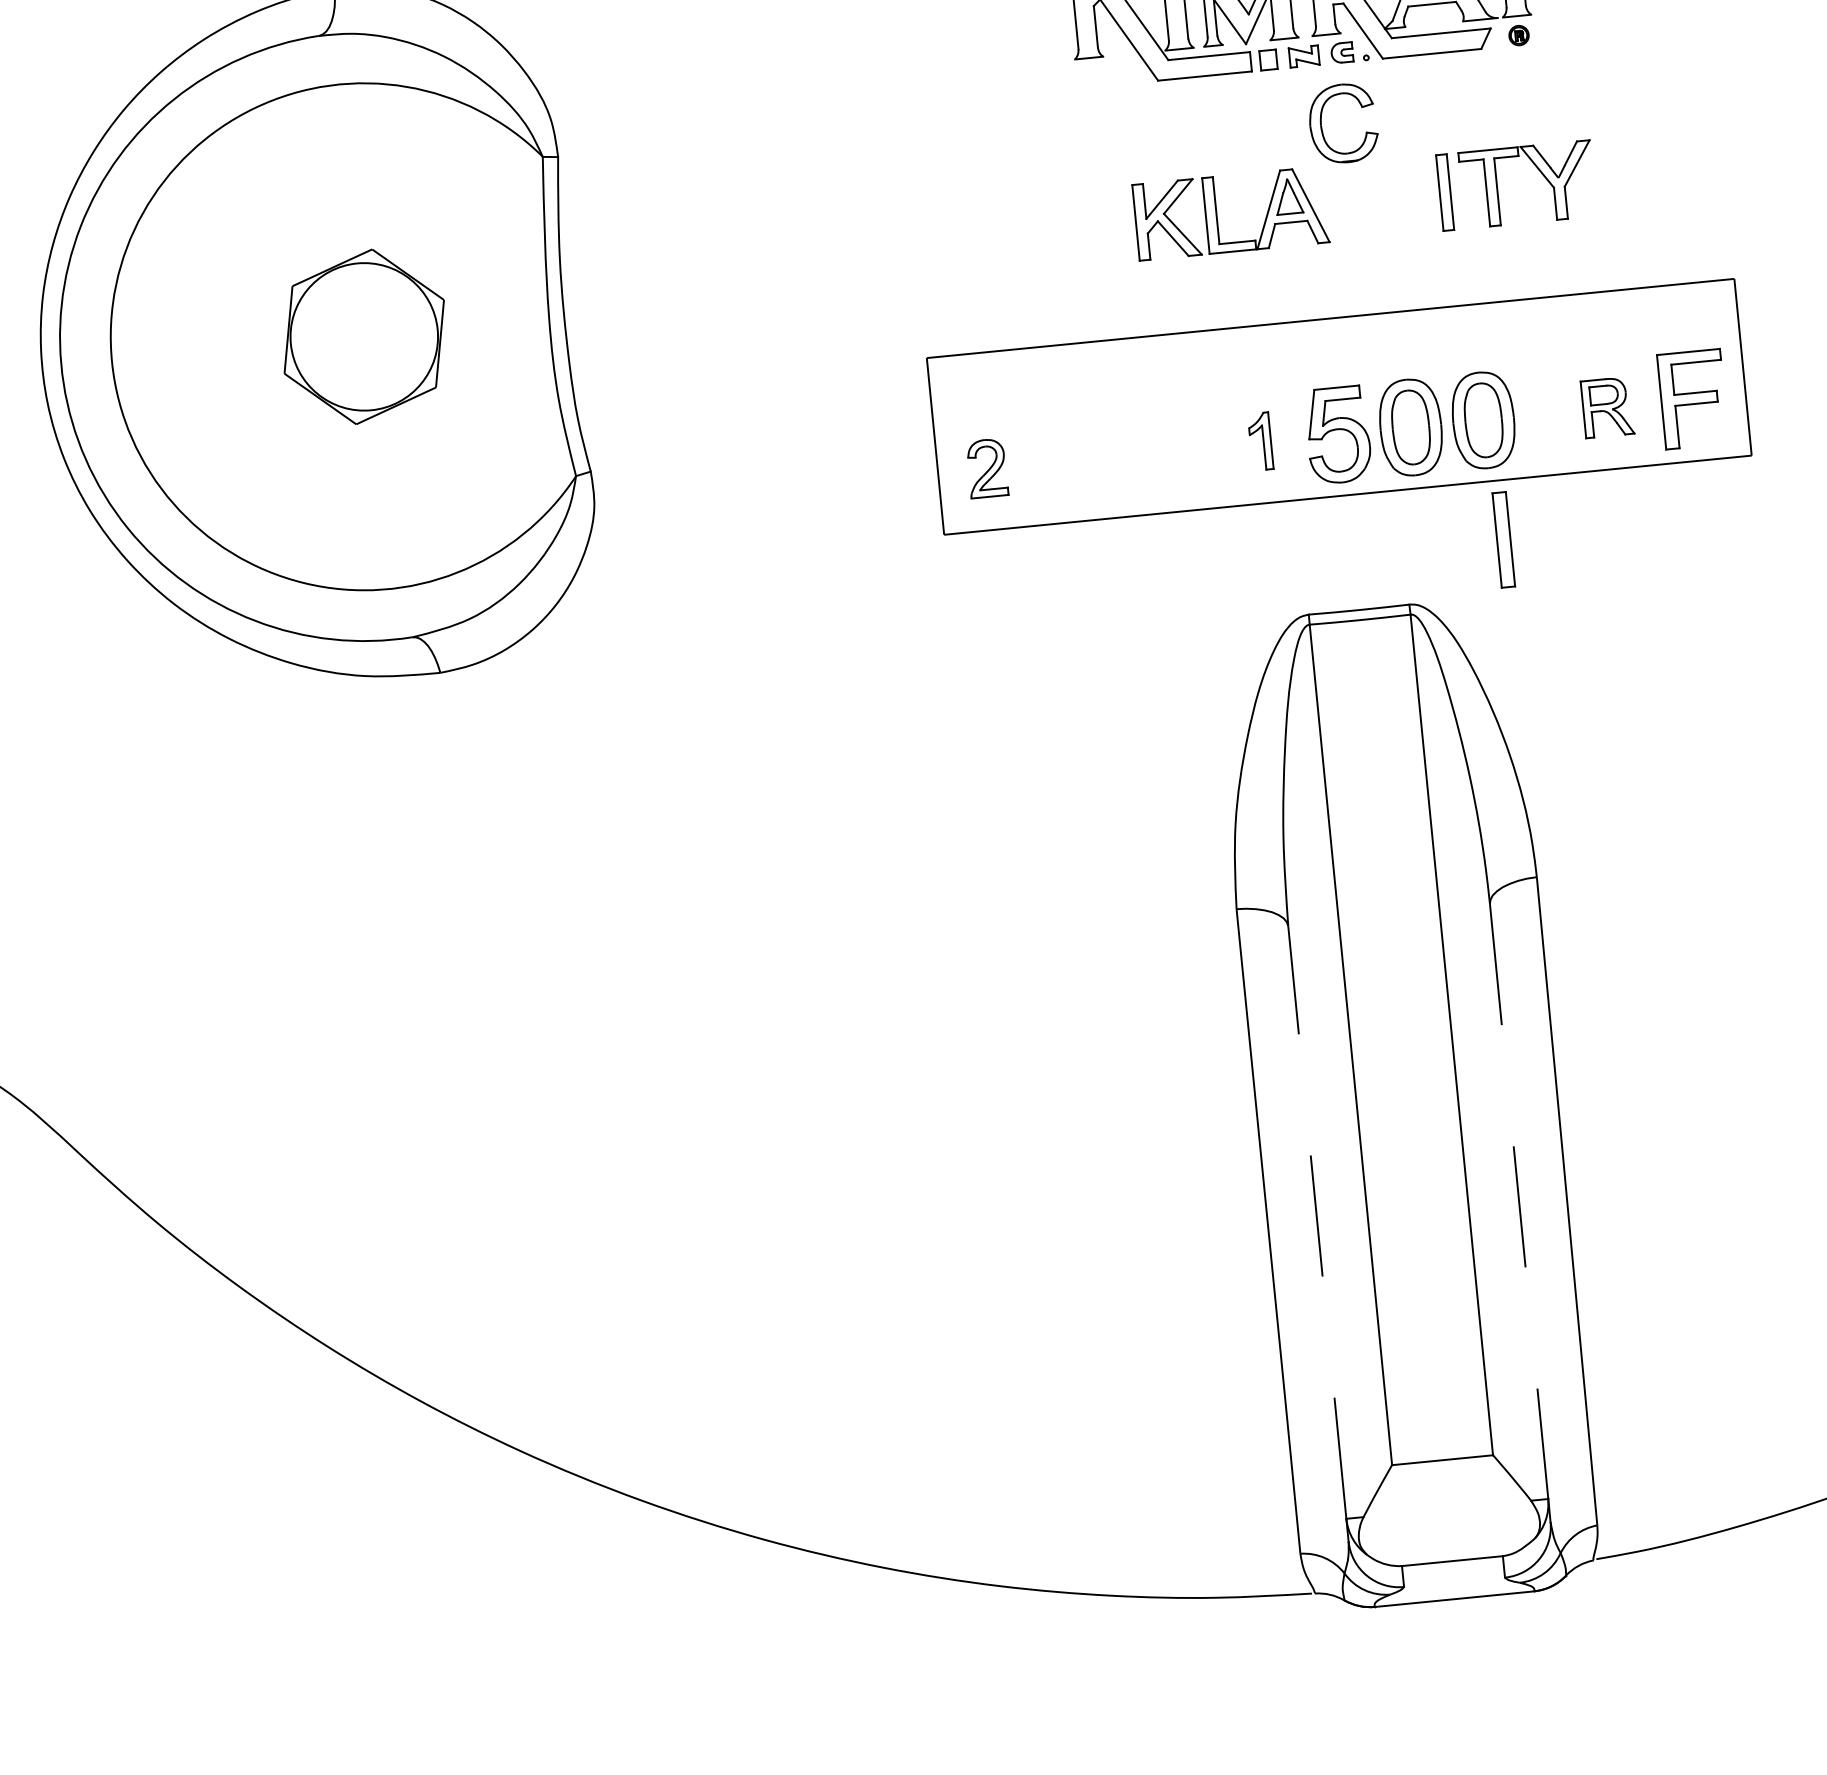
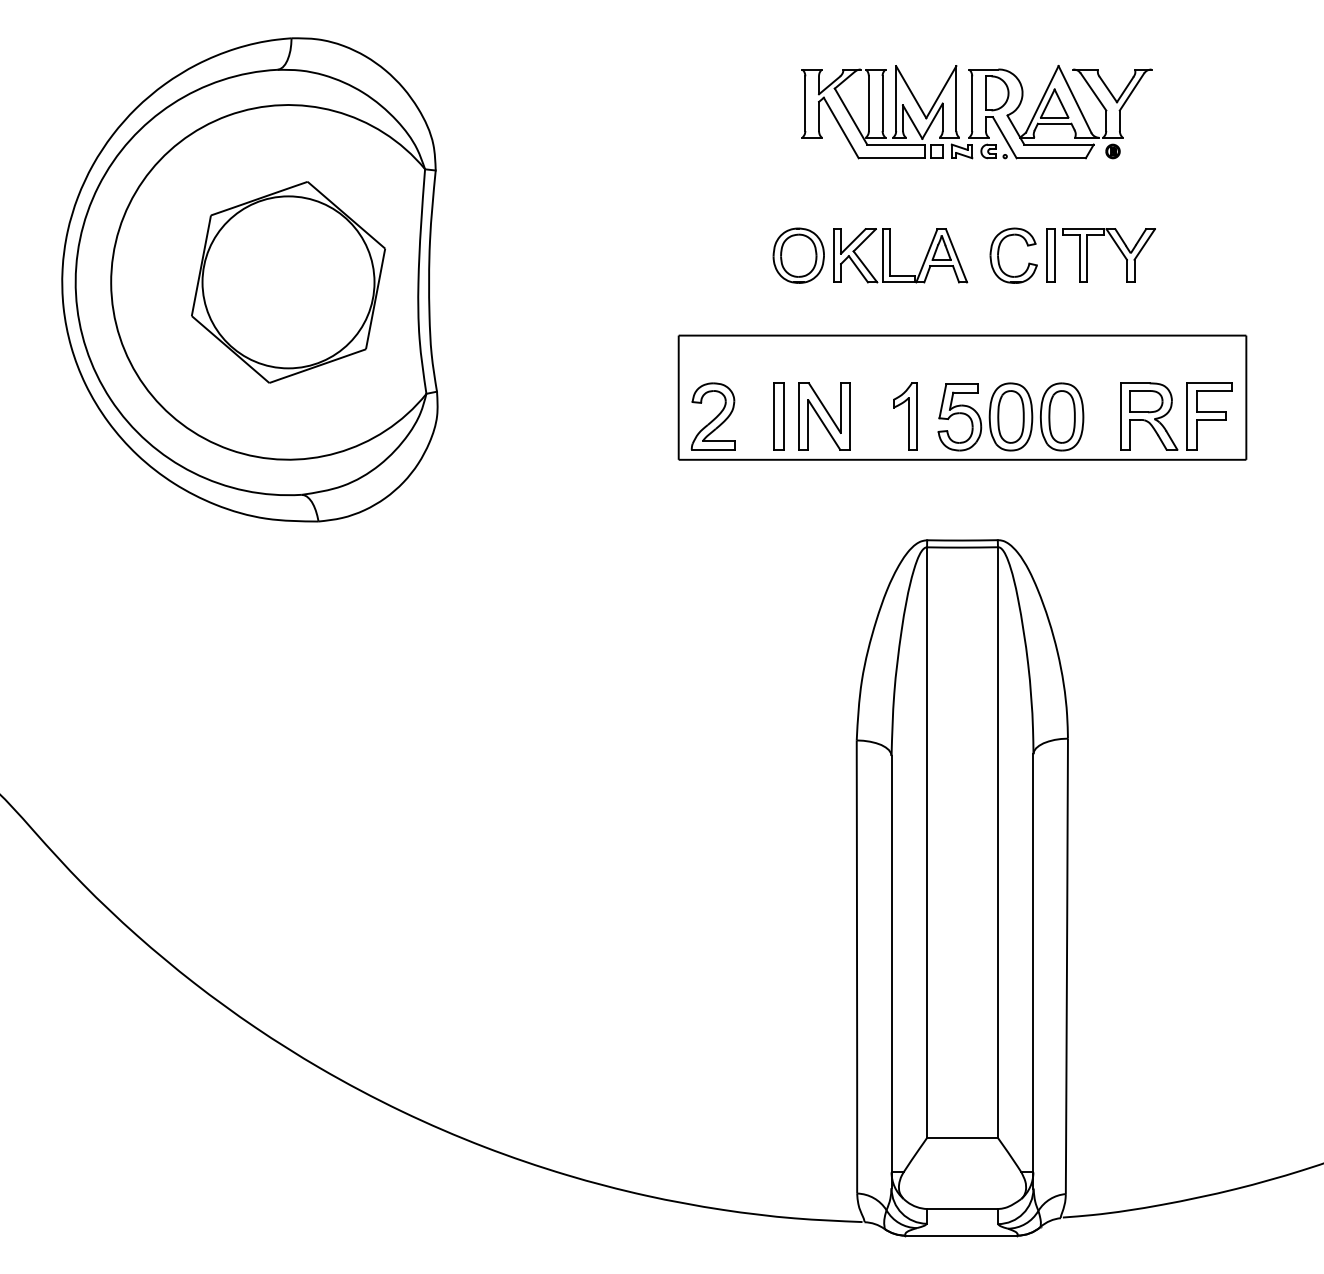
part: (1322, 120) -> (999, 252), moved
part: (1086, 227) -> (798, 255), added
part: (364, 336) -> (288, 282), size x1.67
part: (1607, 407) -> (1149, 416), size x1.67
part: (1260, 441) -> (905, 416), size x1.67
part: (1145, 452) -> (824, 416), added
part: (986, 468) -> (712, 416), size x1.67
part: (1503, 539) -> (778, 416), moved
line: (1519, 1201) -> (1033, 963), dashed -> solid
line: (1317, 1221) -> (891, 963), dashed -> solid

